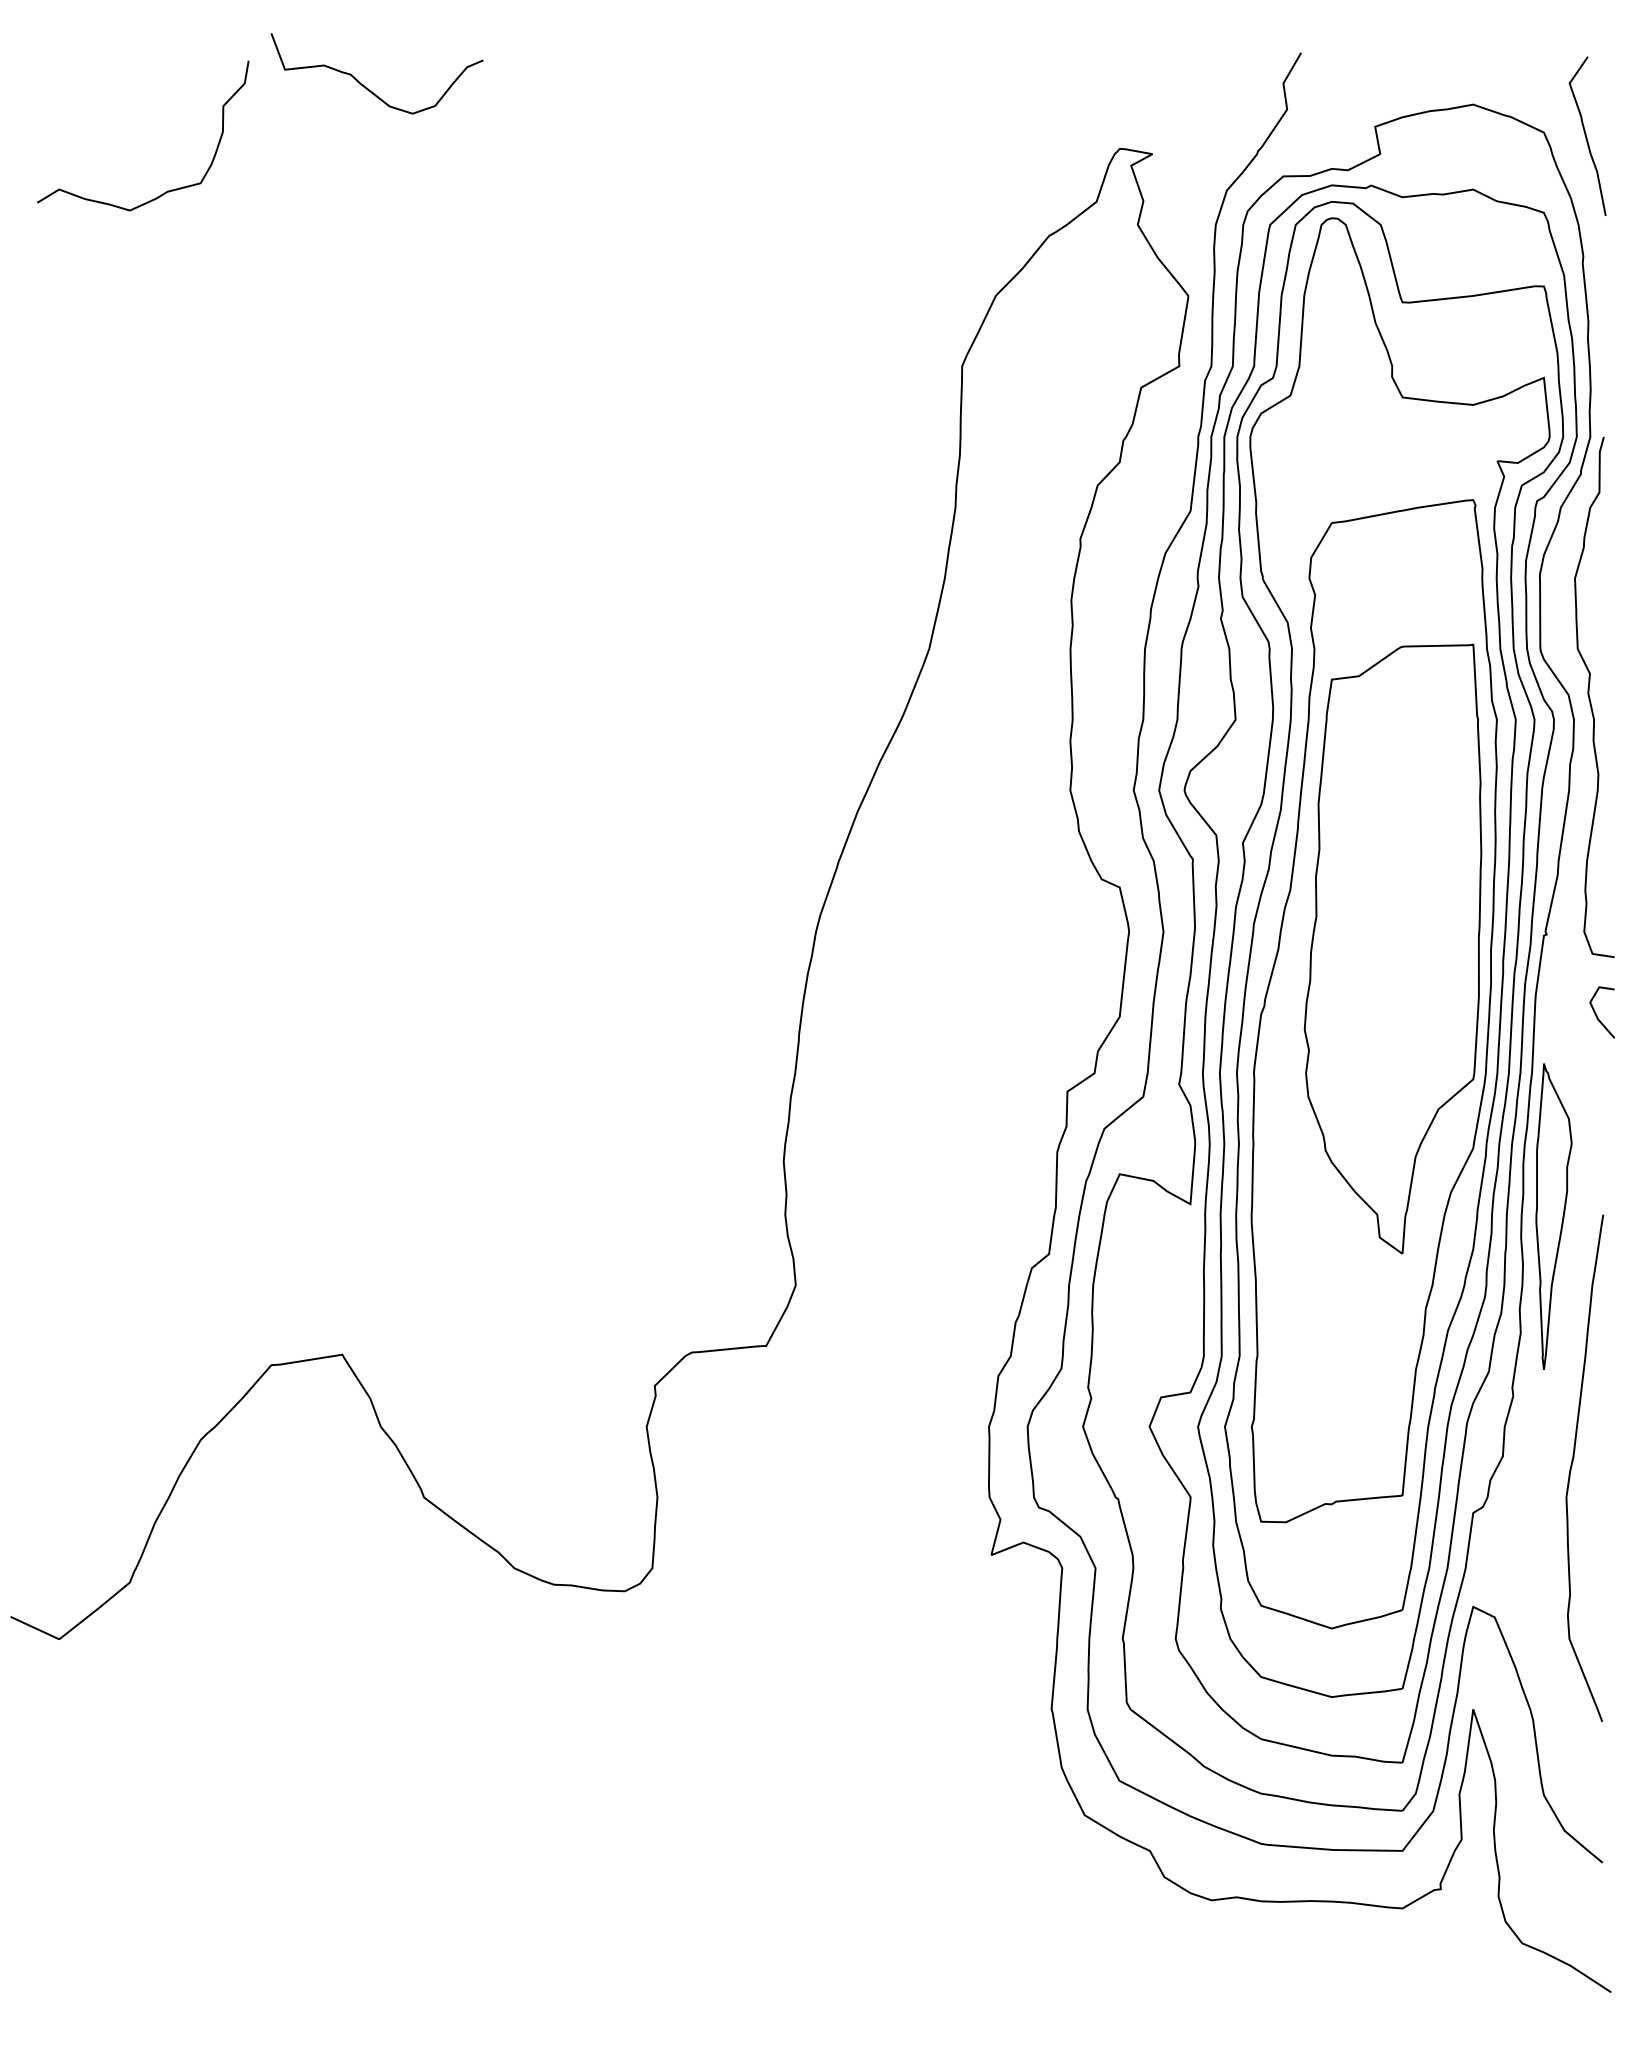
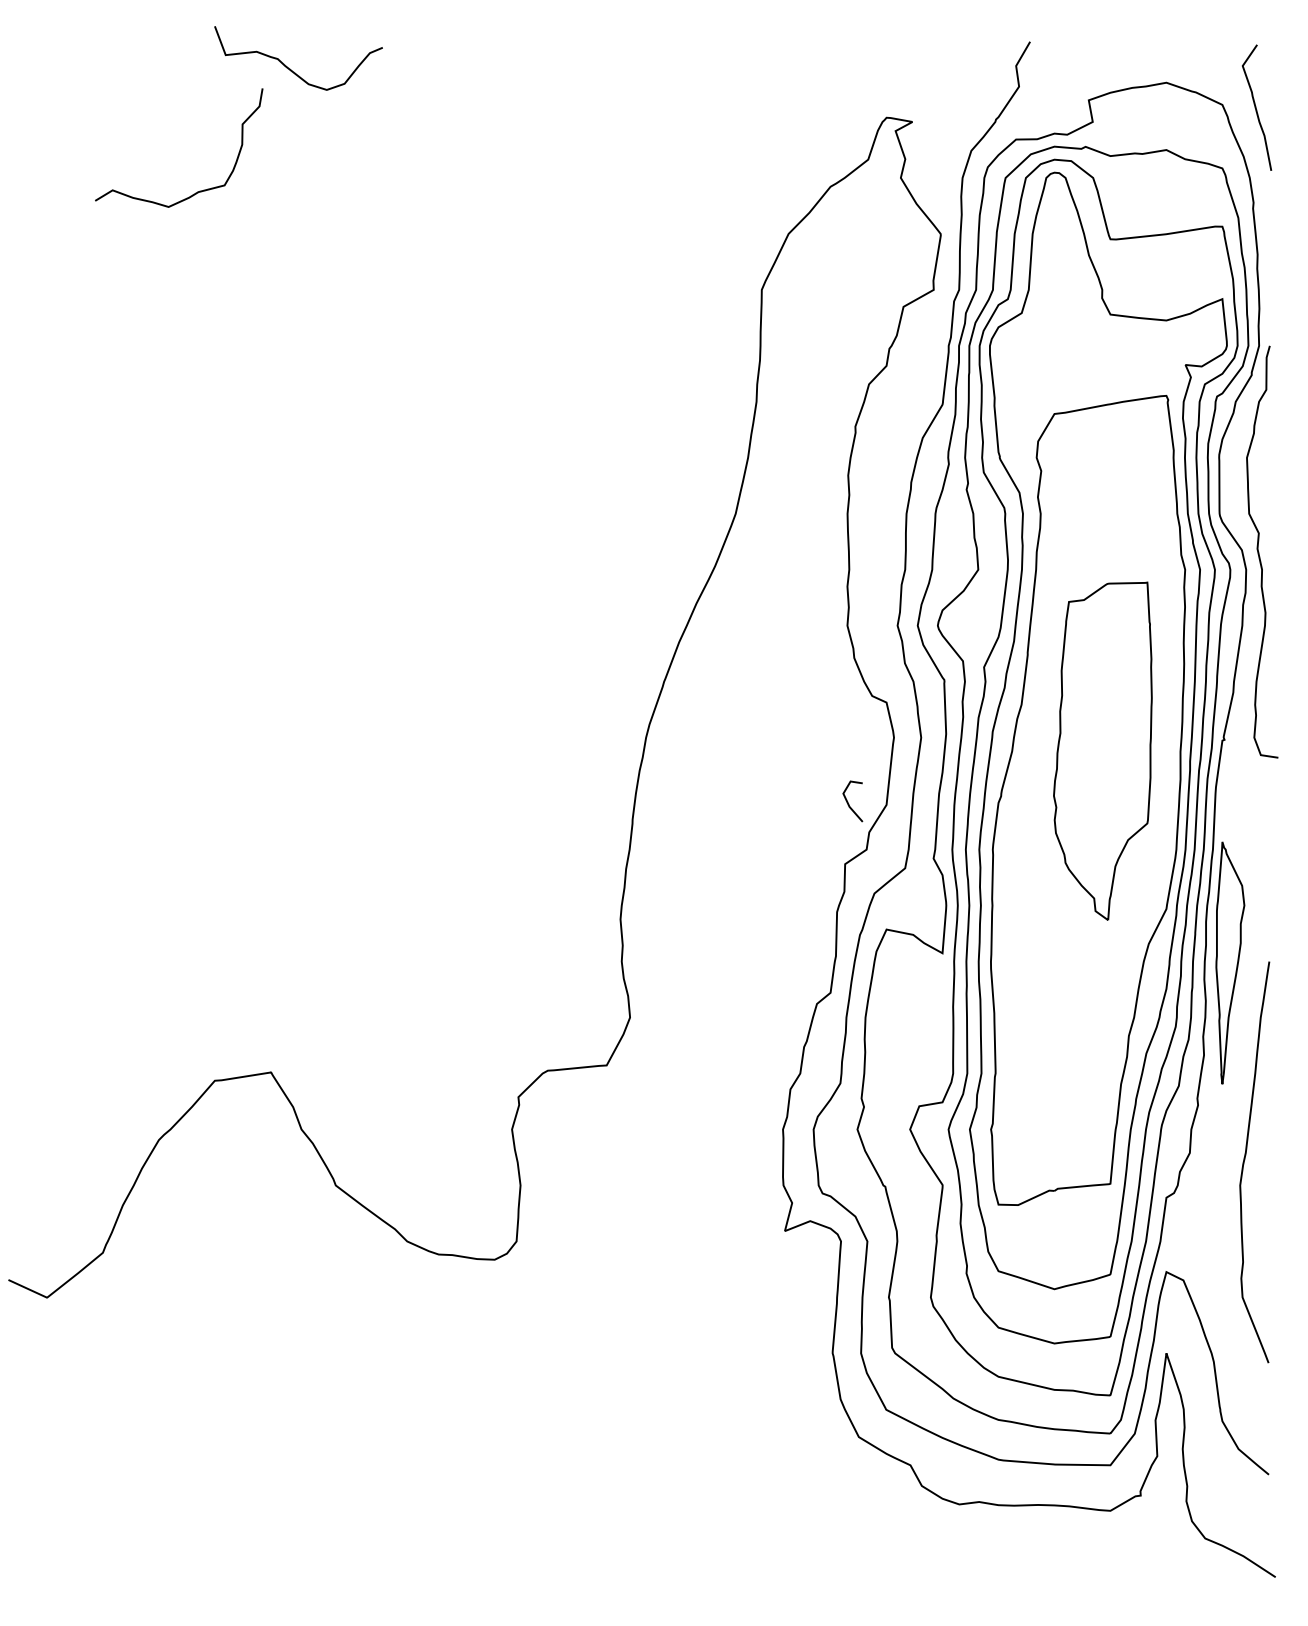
curve: (167, 190) -> (198, 191), moved
part: (1392, 948) -> (1102, 750), size x0.7
line: (1597, 1015) -> (849, 803), moved

